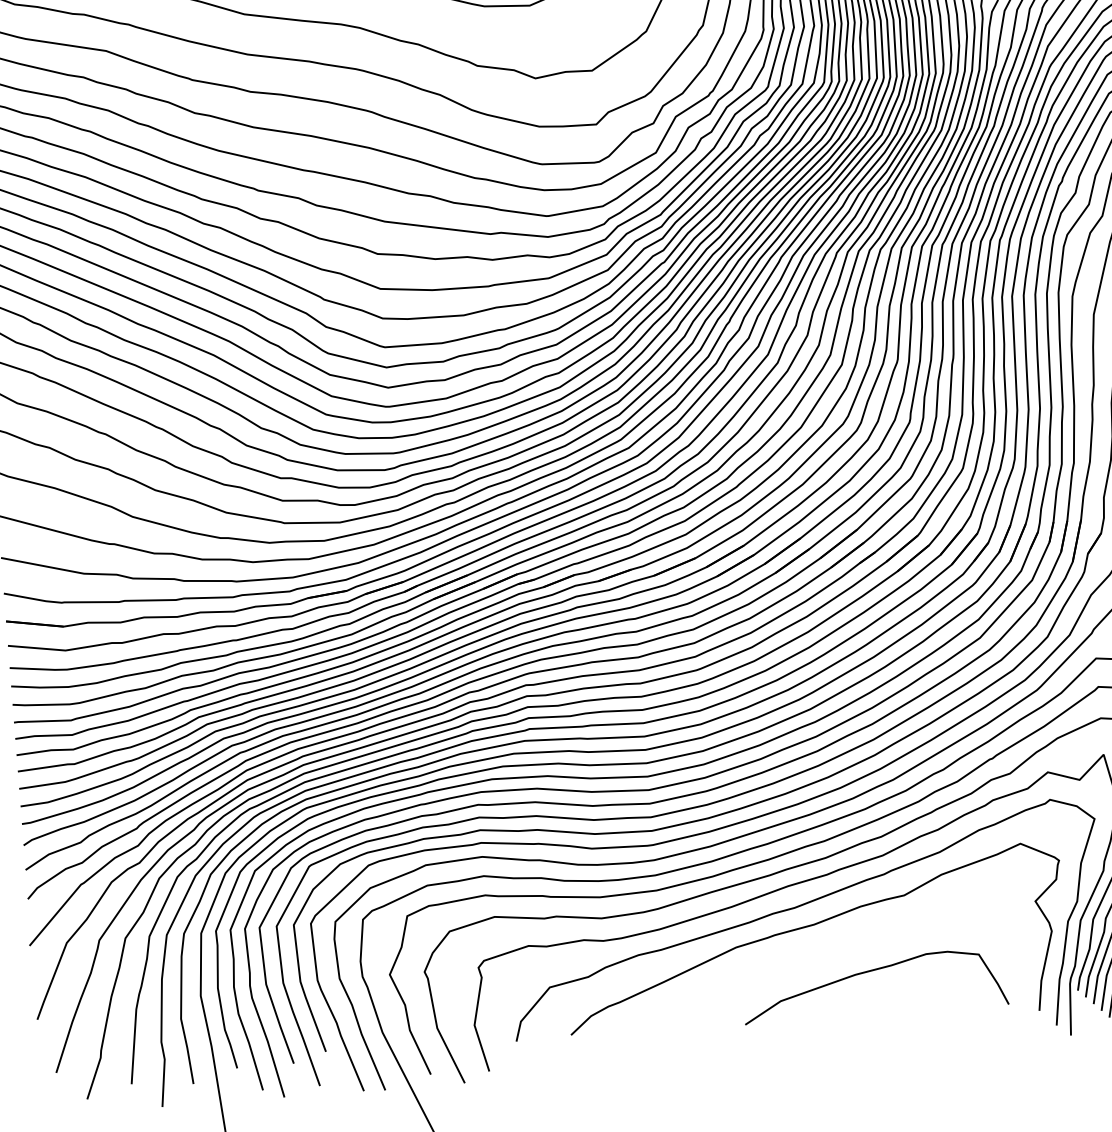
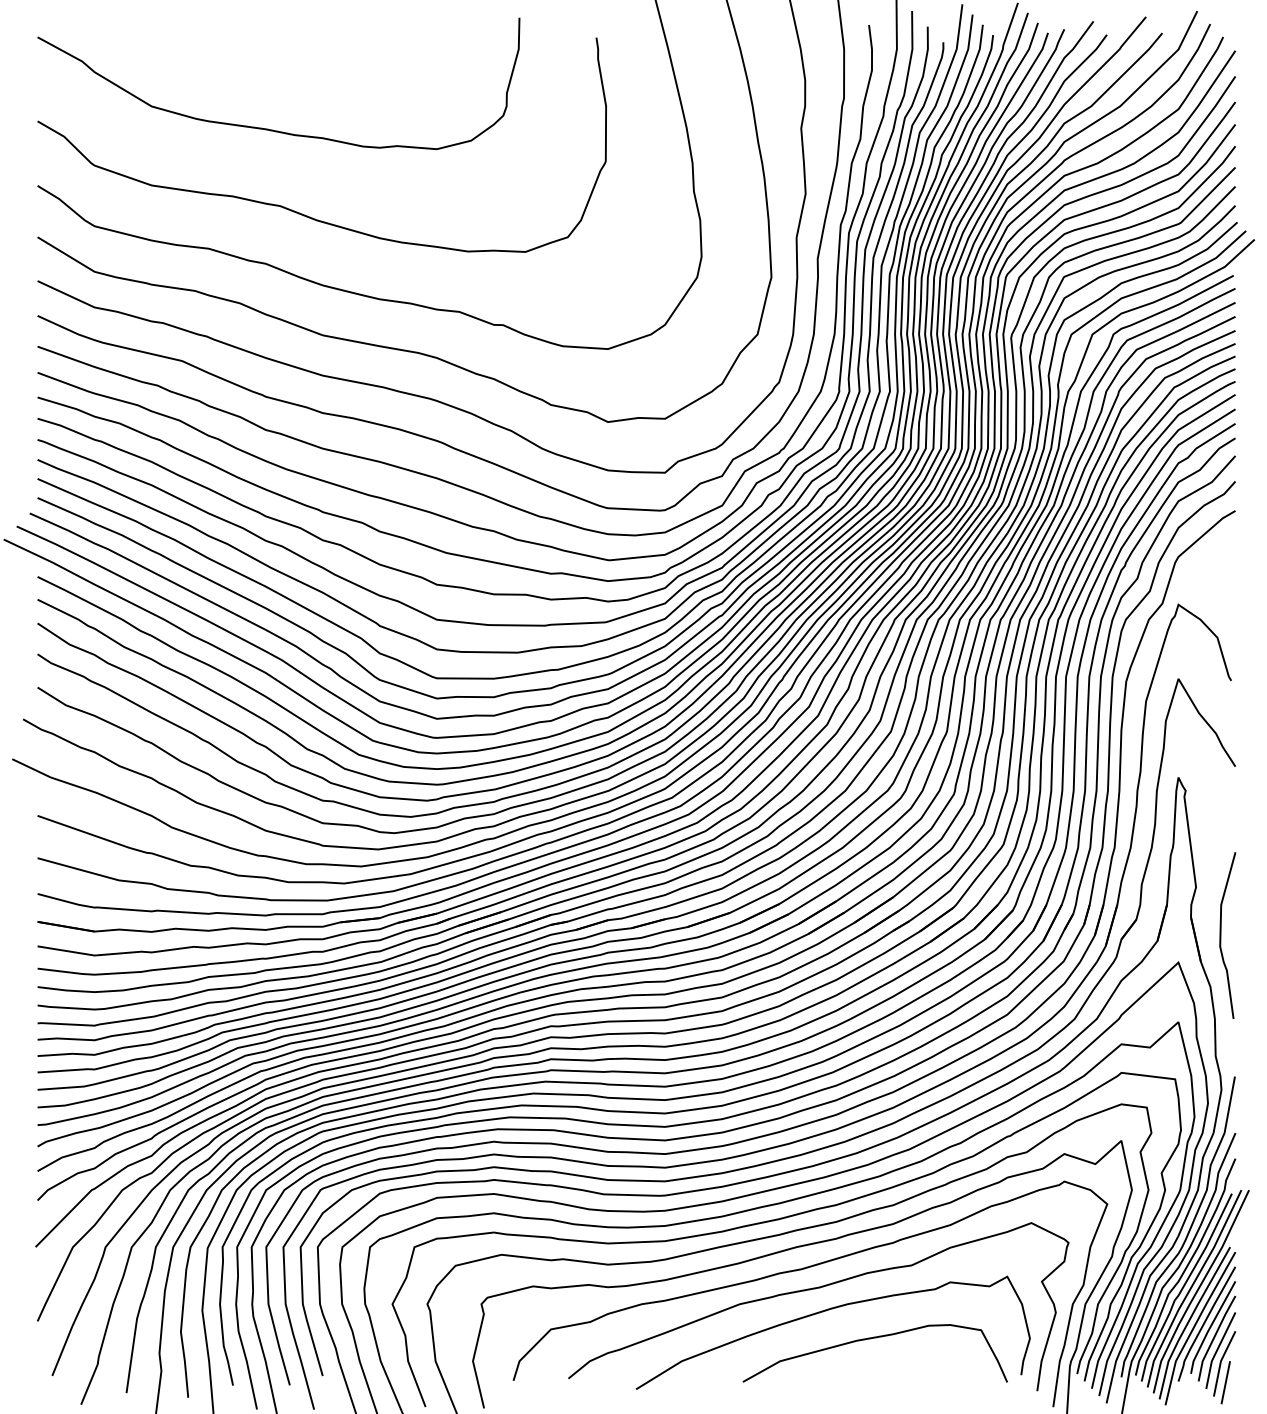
curve: (823, 947) -> (826, 1311), added

